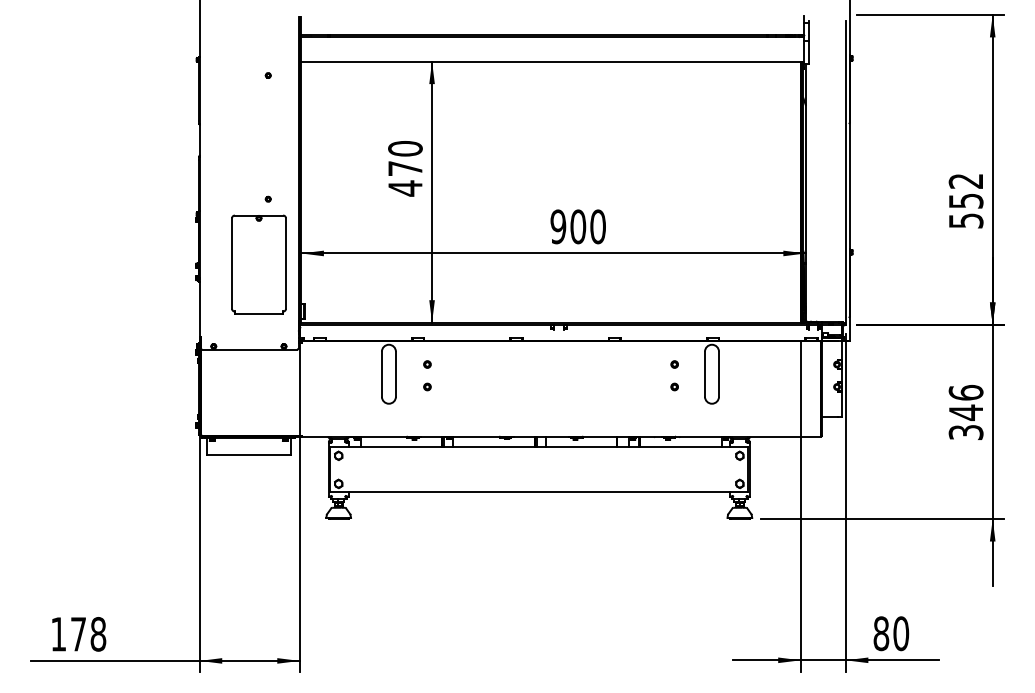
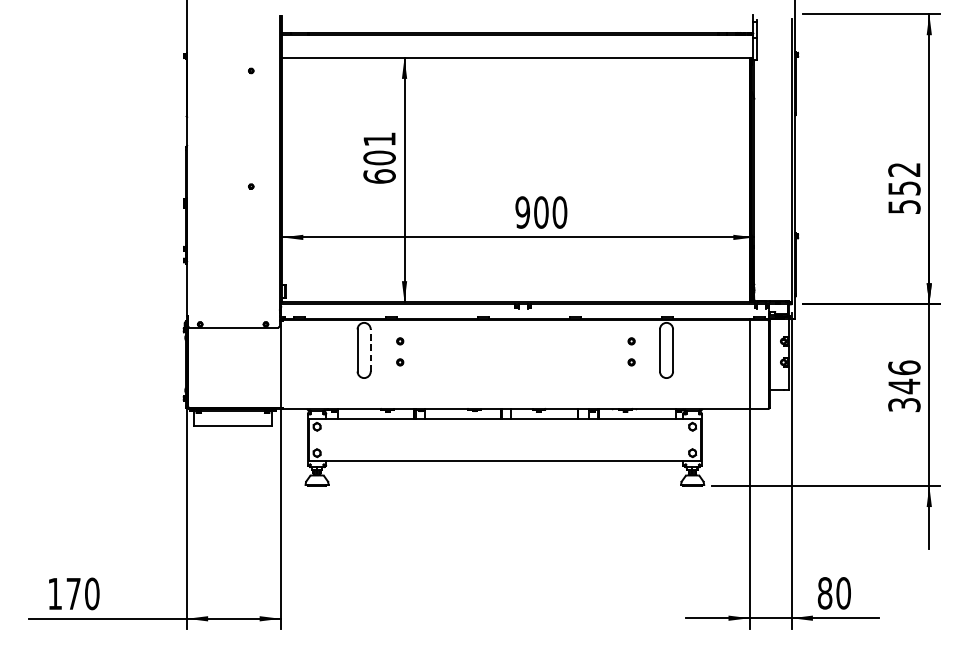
text: (405, 168) -> (379, 157), 470 -> 601
part: (258, 264) -> (242, 247), removed
line: (395, 373) -> (370, 349), solid -> dashed
text: (98, 634) -> (92, 594), 178 -> 170

